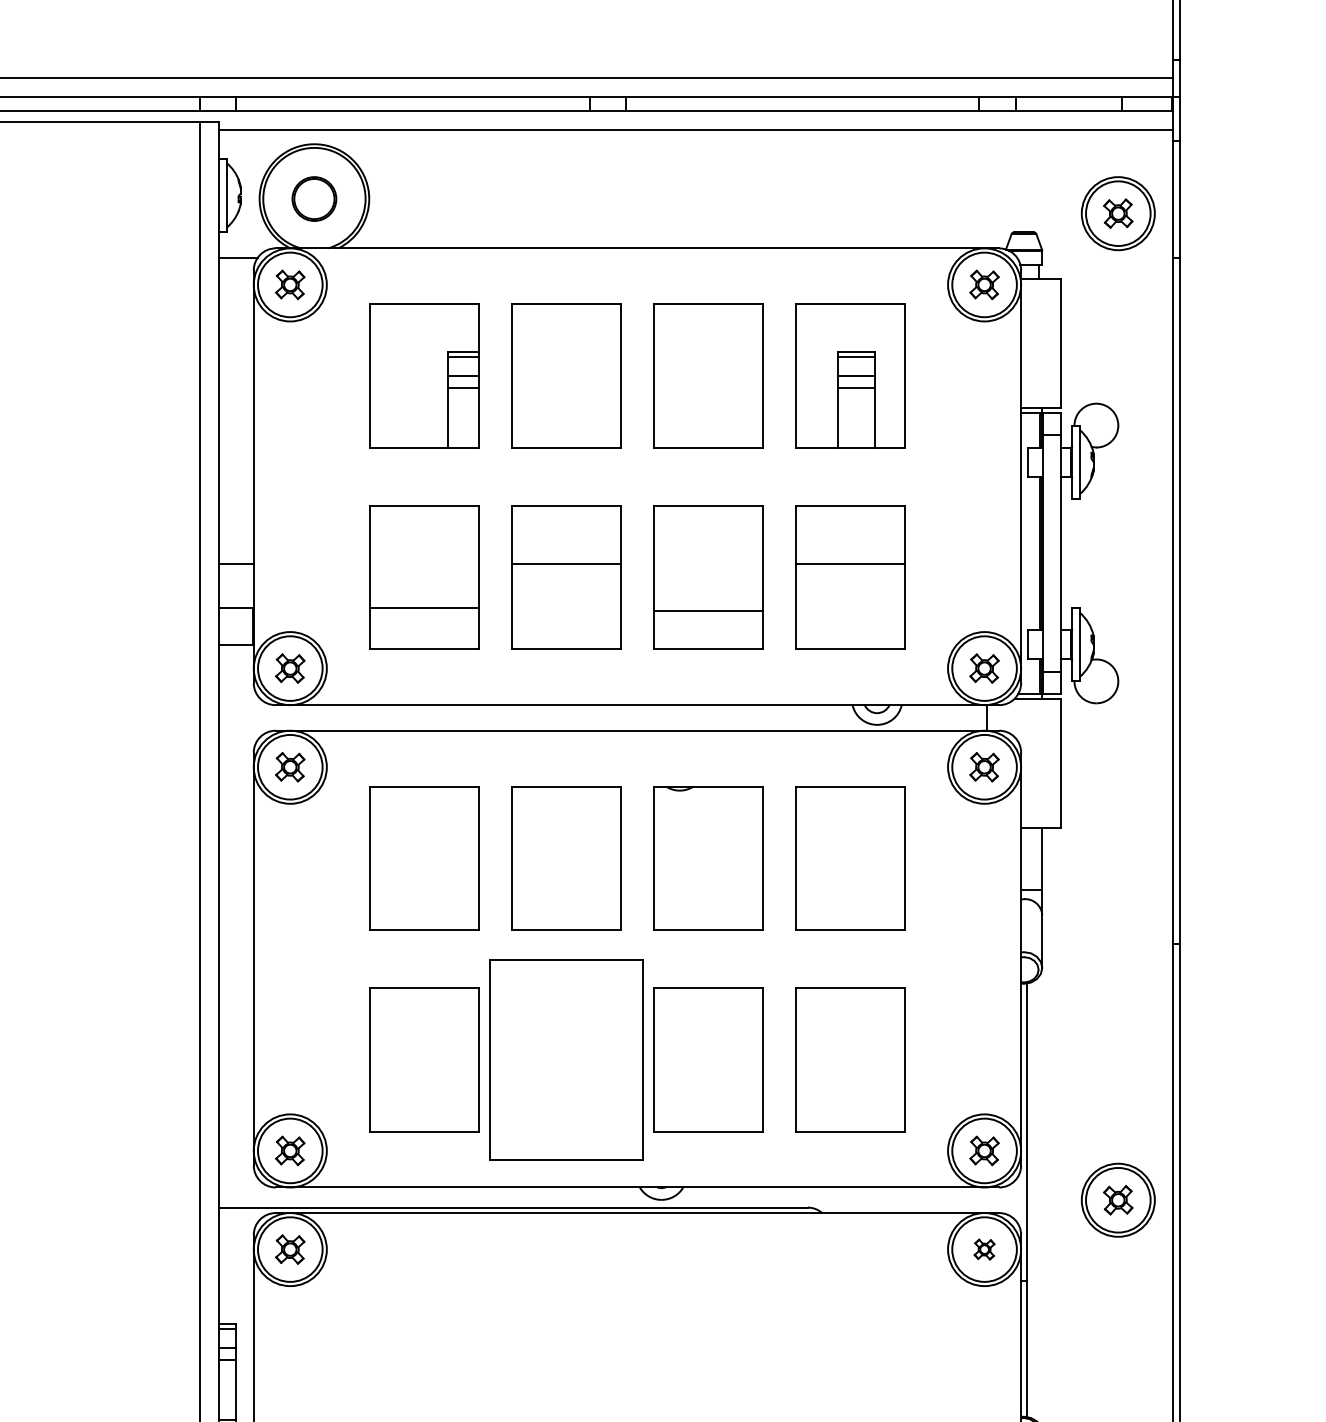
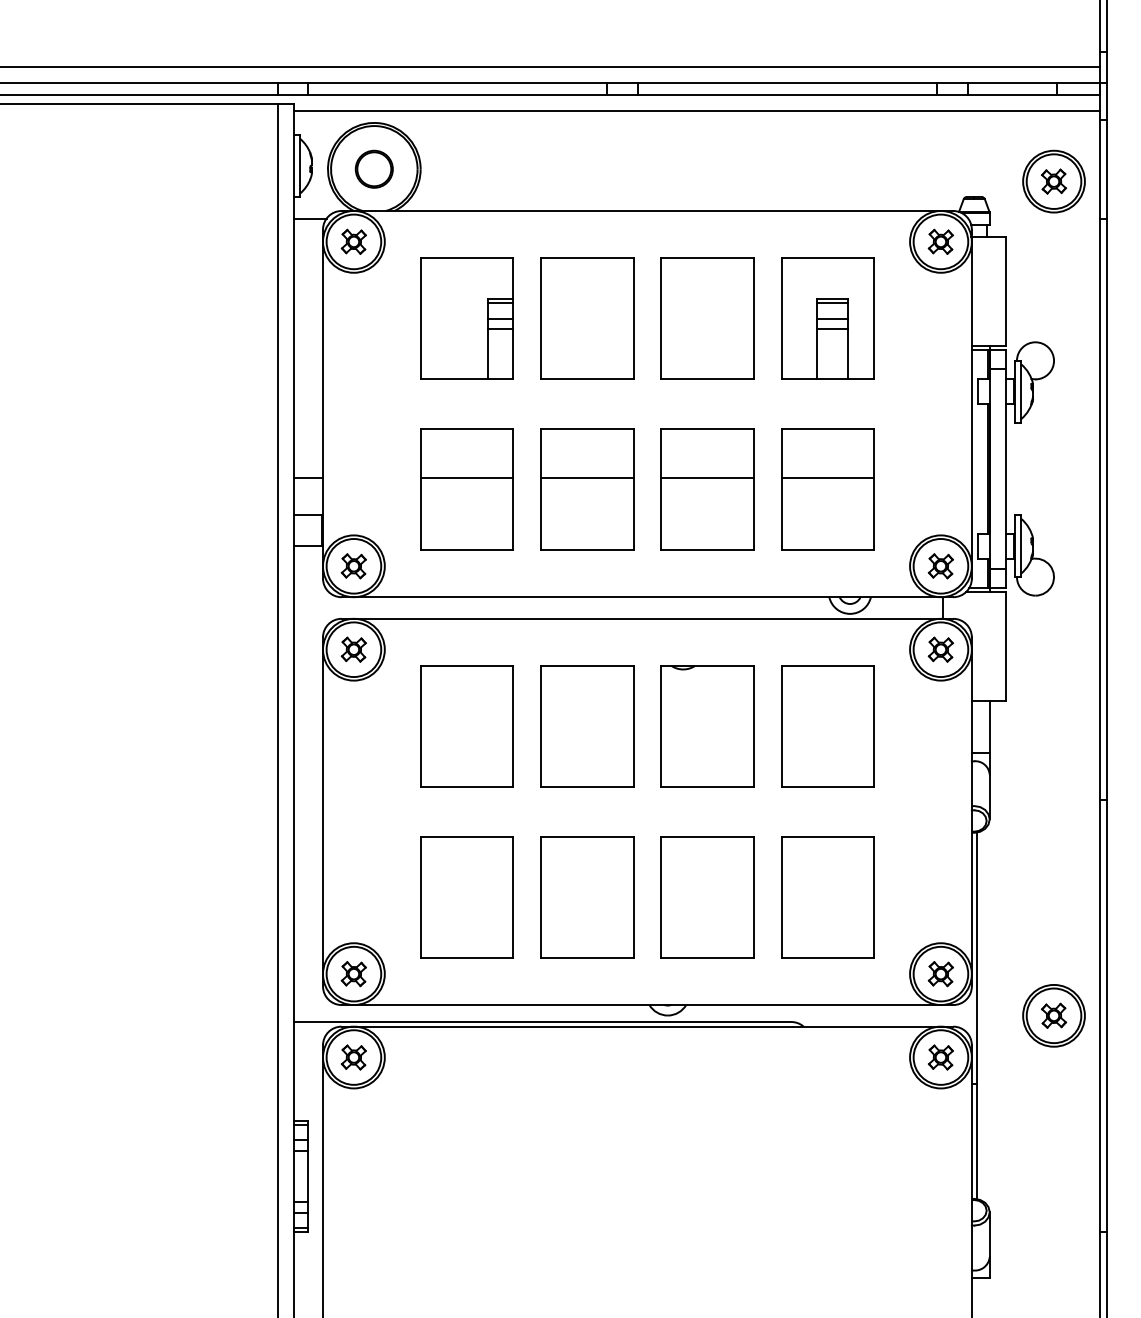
line: (423, 608) -> (466, 478), moved
line: (708, 610) -> (707, 478), moved
part: (566, 1060) -> (587, 897), size x0.71
part: (984, 1249) -> (940, 1057), size x1.43

